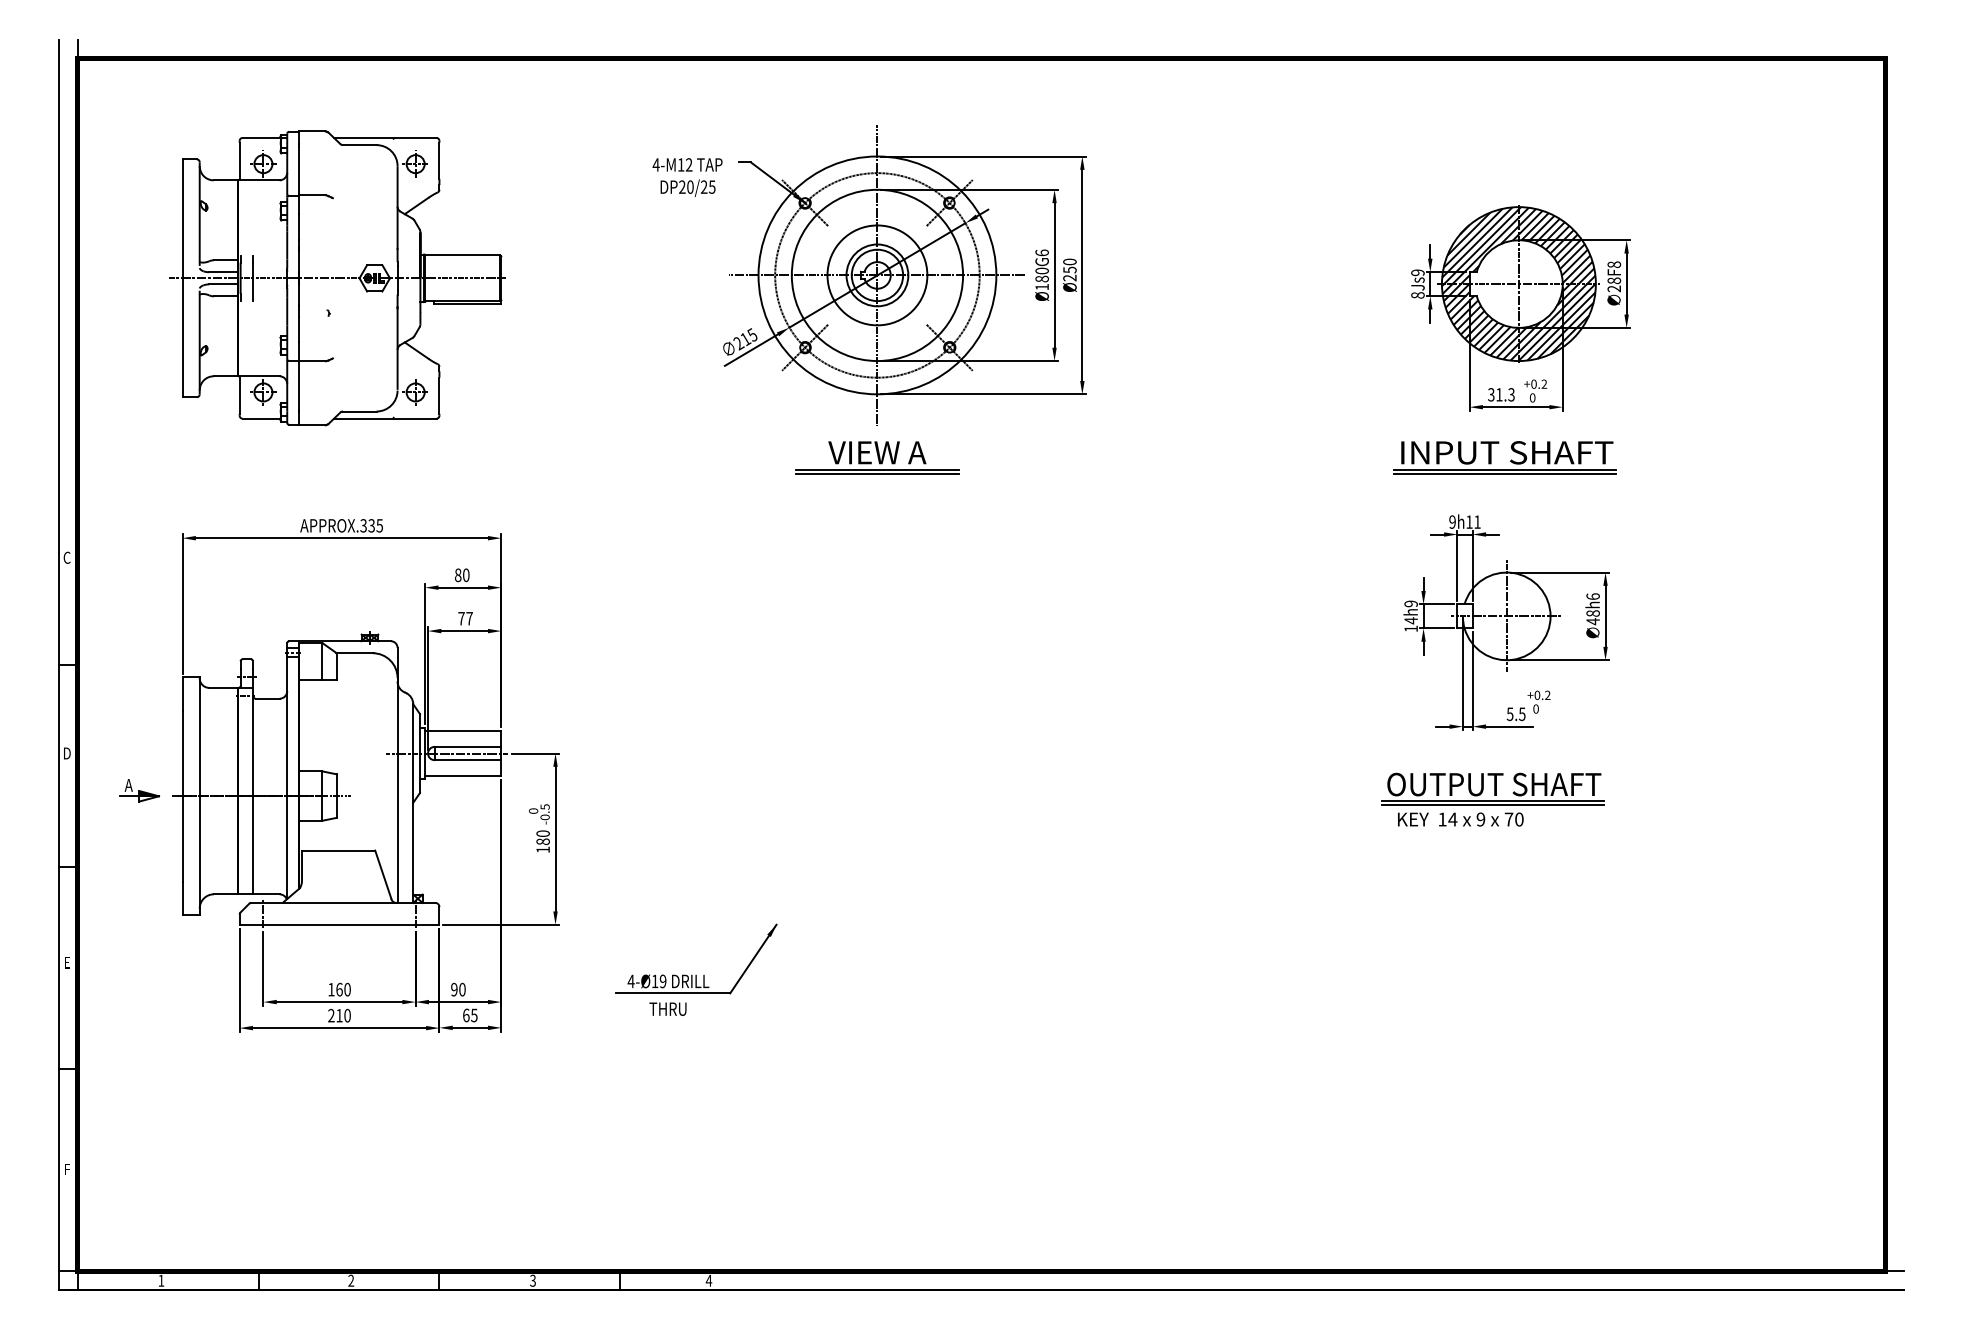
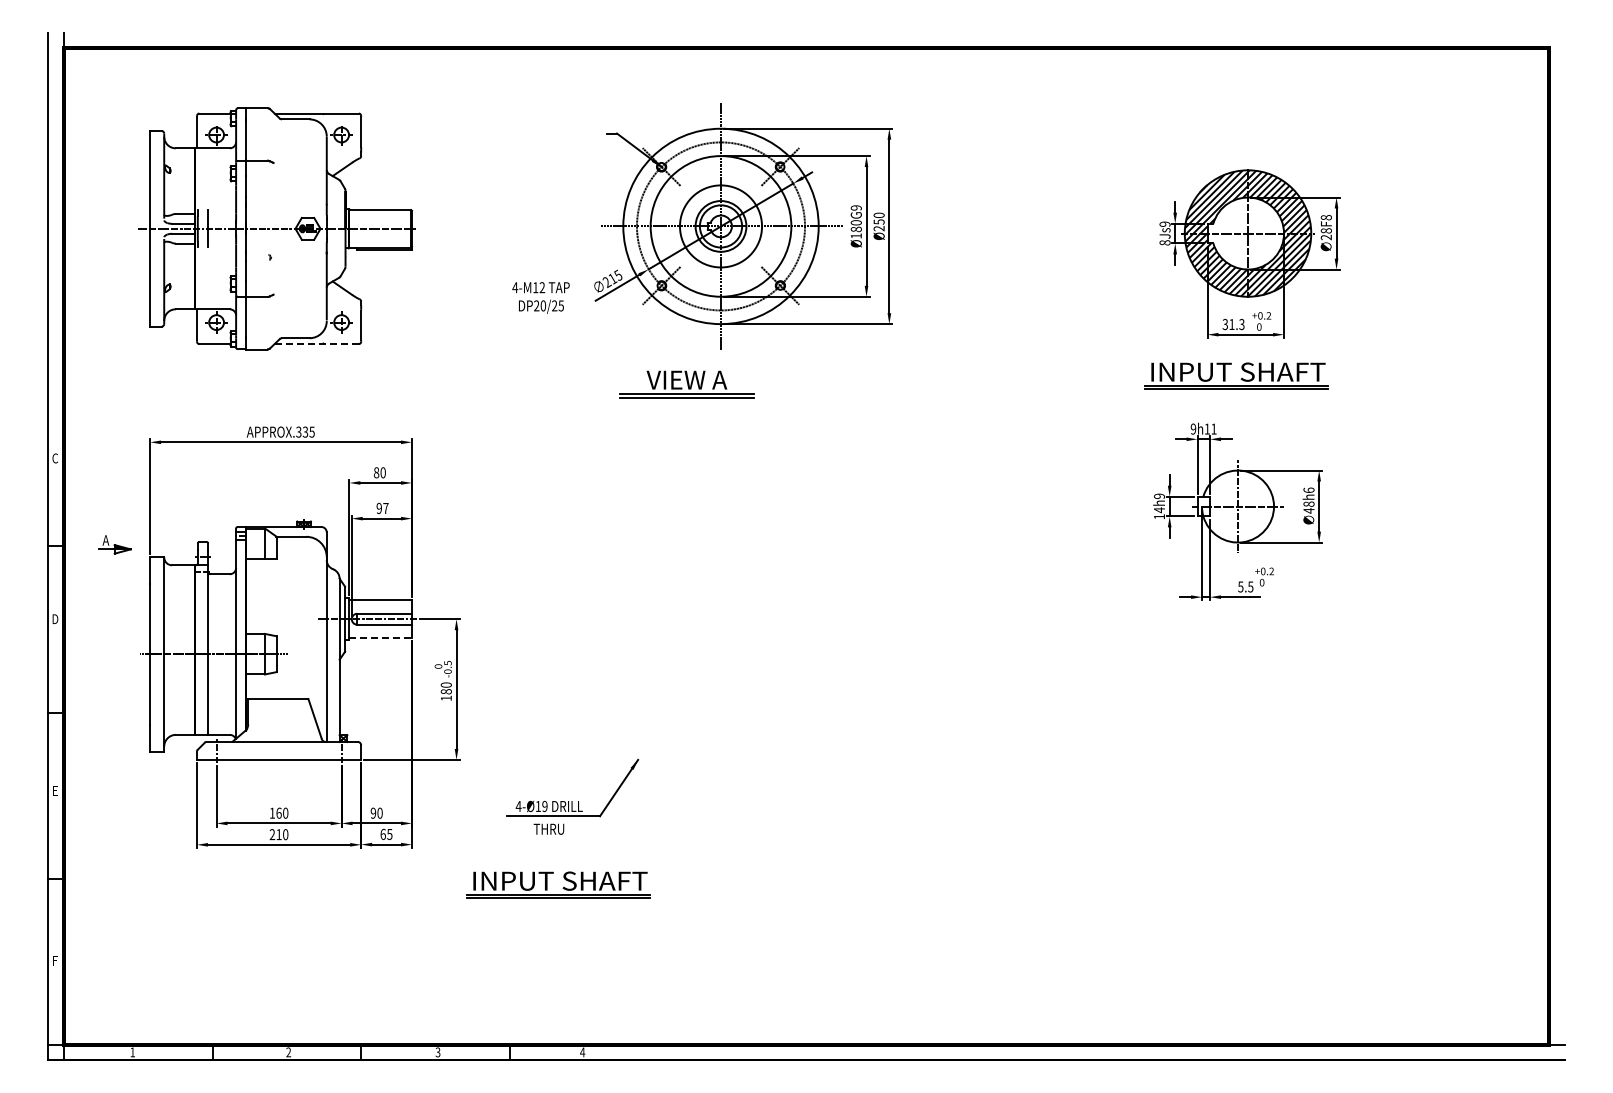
text: (686, 176) -> (540, 297), moved
text: (1041, 252) -> (855, 207), Ø180G6 -> Ø180G9
line: (386, 419) -> (317, 344), solid -> dashed
part: (876, 458) -> (686, 384), moved
text: (461, 618) -> (379, 508), 77 -> 97
line: (464, 775) -> (381, 637), solid -> dashed
part: (139, 790) -> (114, 544), moved
part: (1492, 800) -> (1226, 657), removed
part: (679, 1076) -> (558, 884), added

